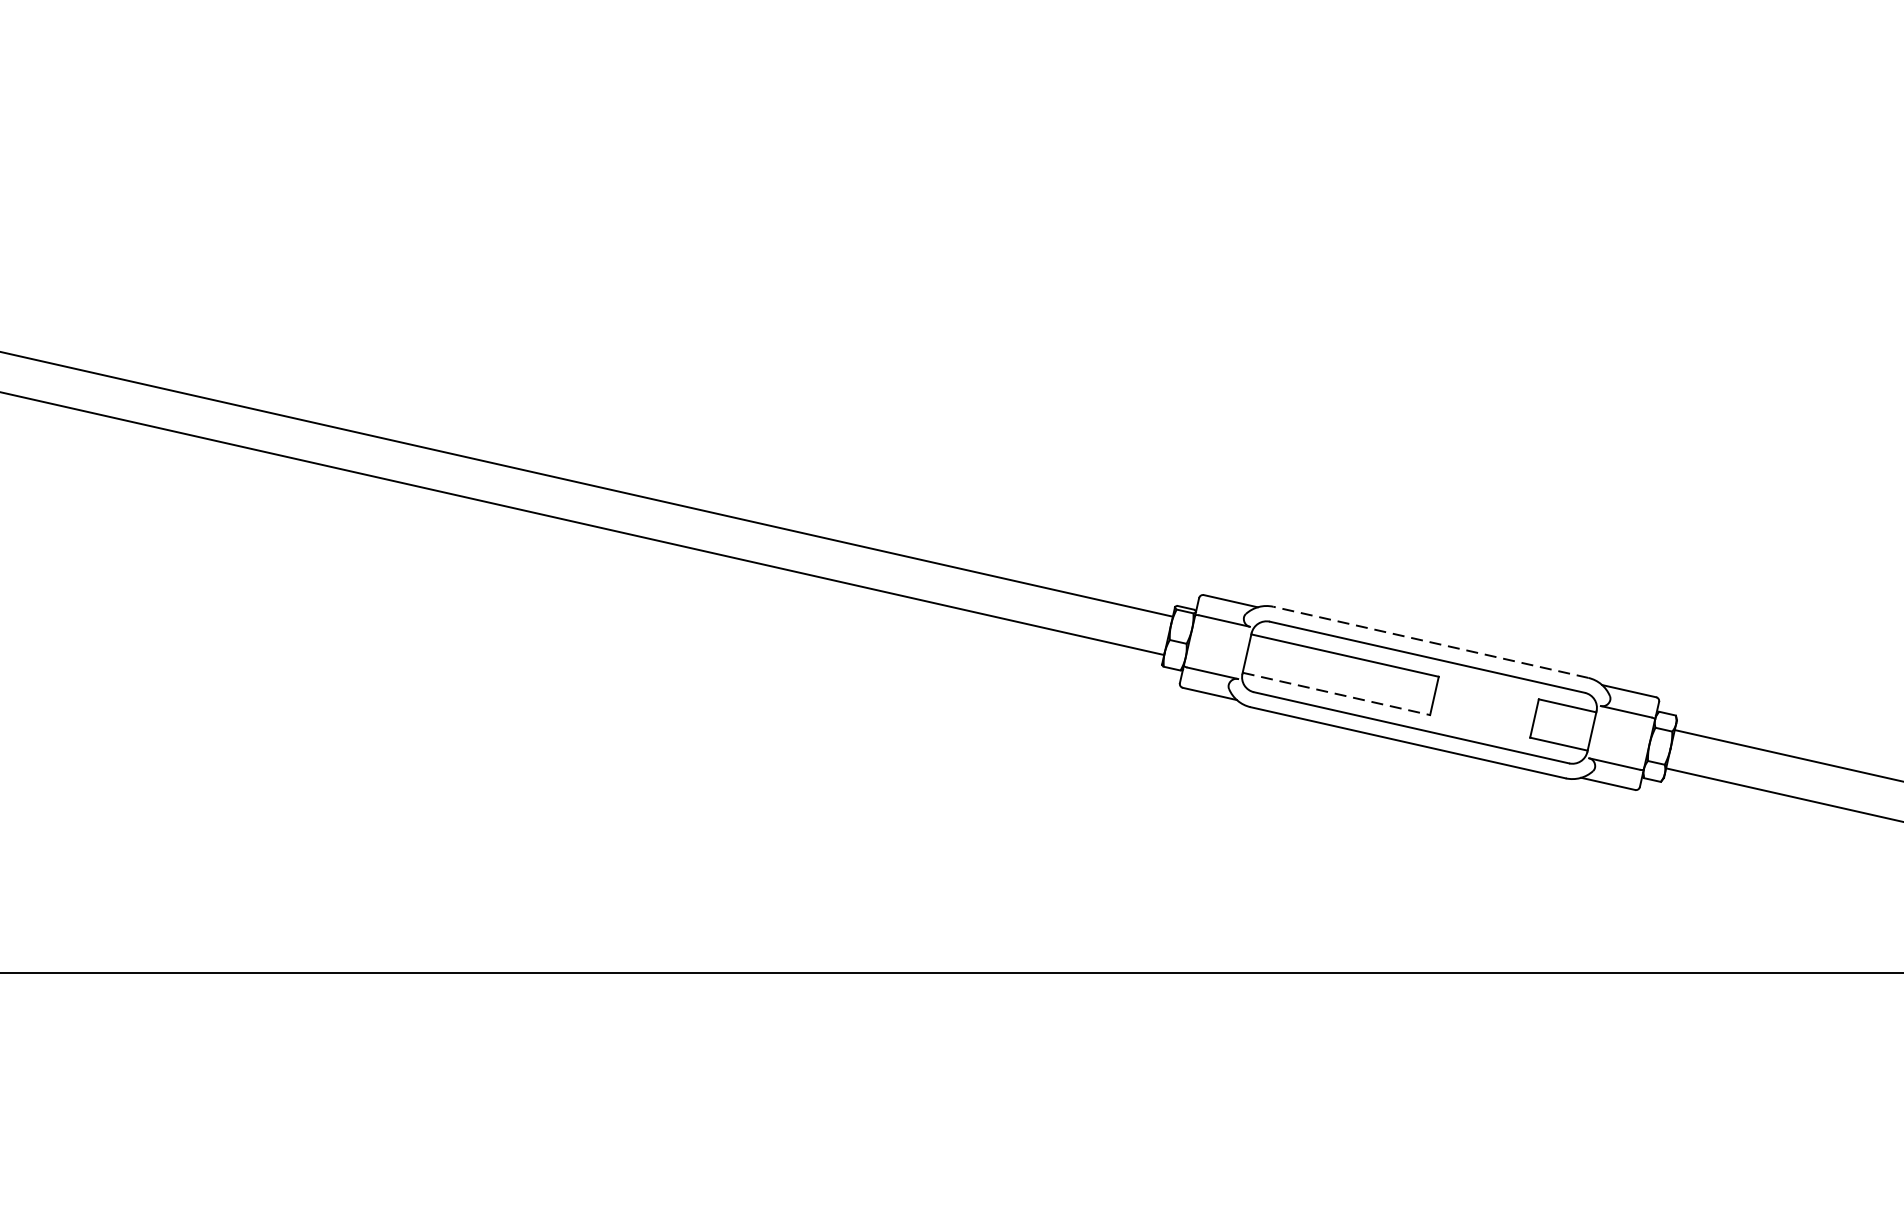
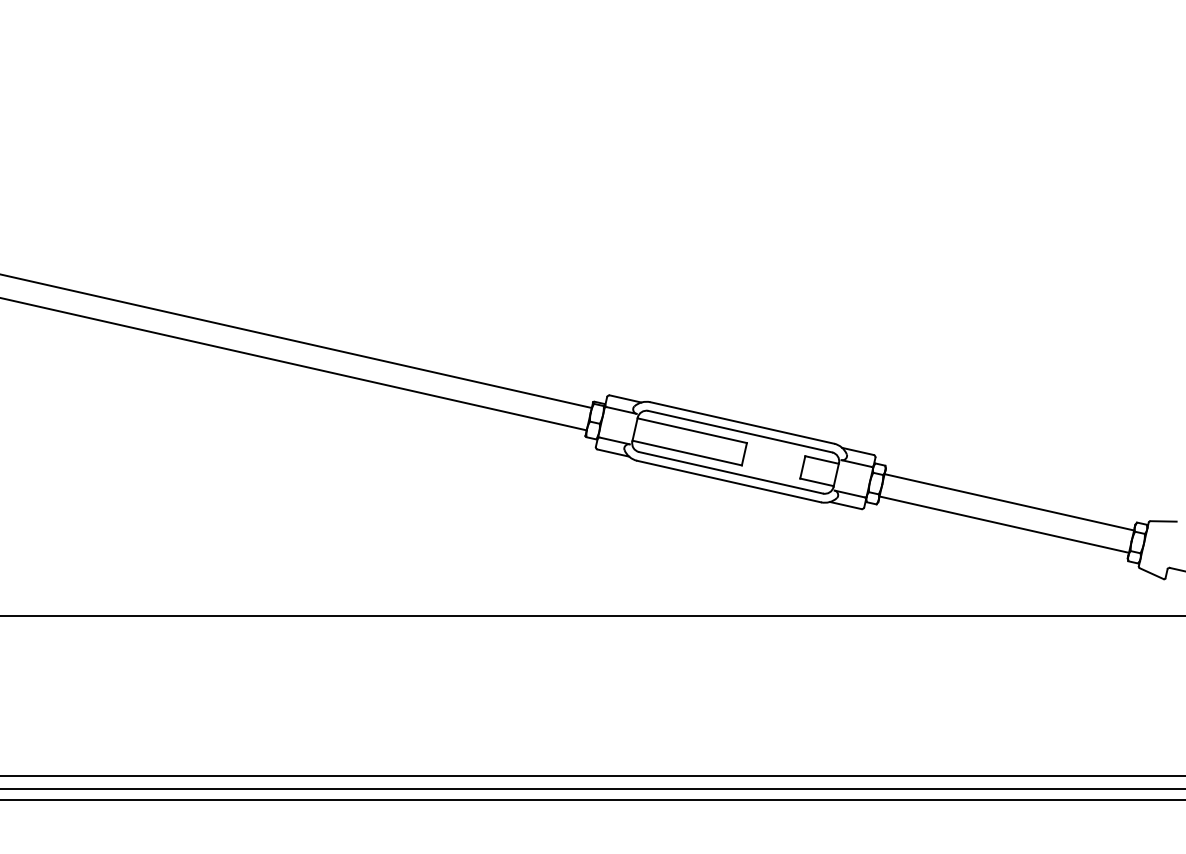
line: (1429, 641) -> (741, 422), dashed -> solid
line: (1336, 694) -> (687, 453), dashed -> solid

